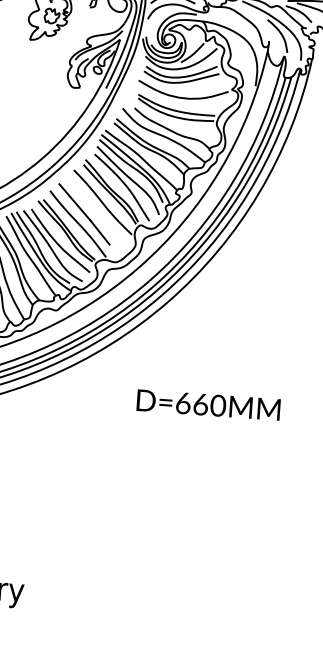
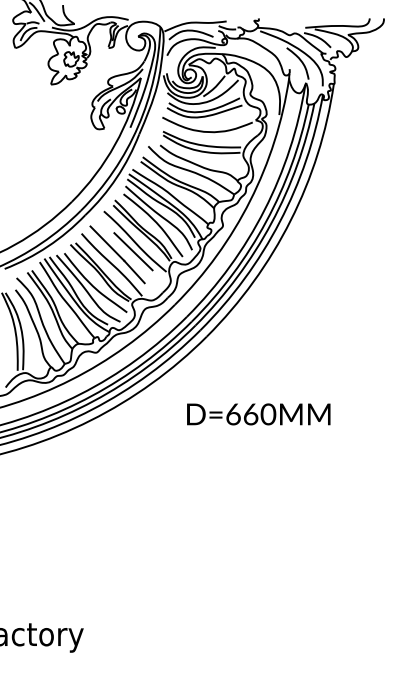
line: (100, 212) -> (133, 251), added
text: (208, 405) -> (258, 414), moved

